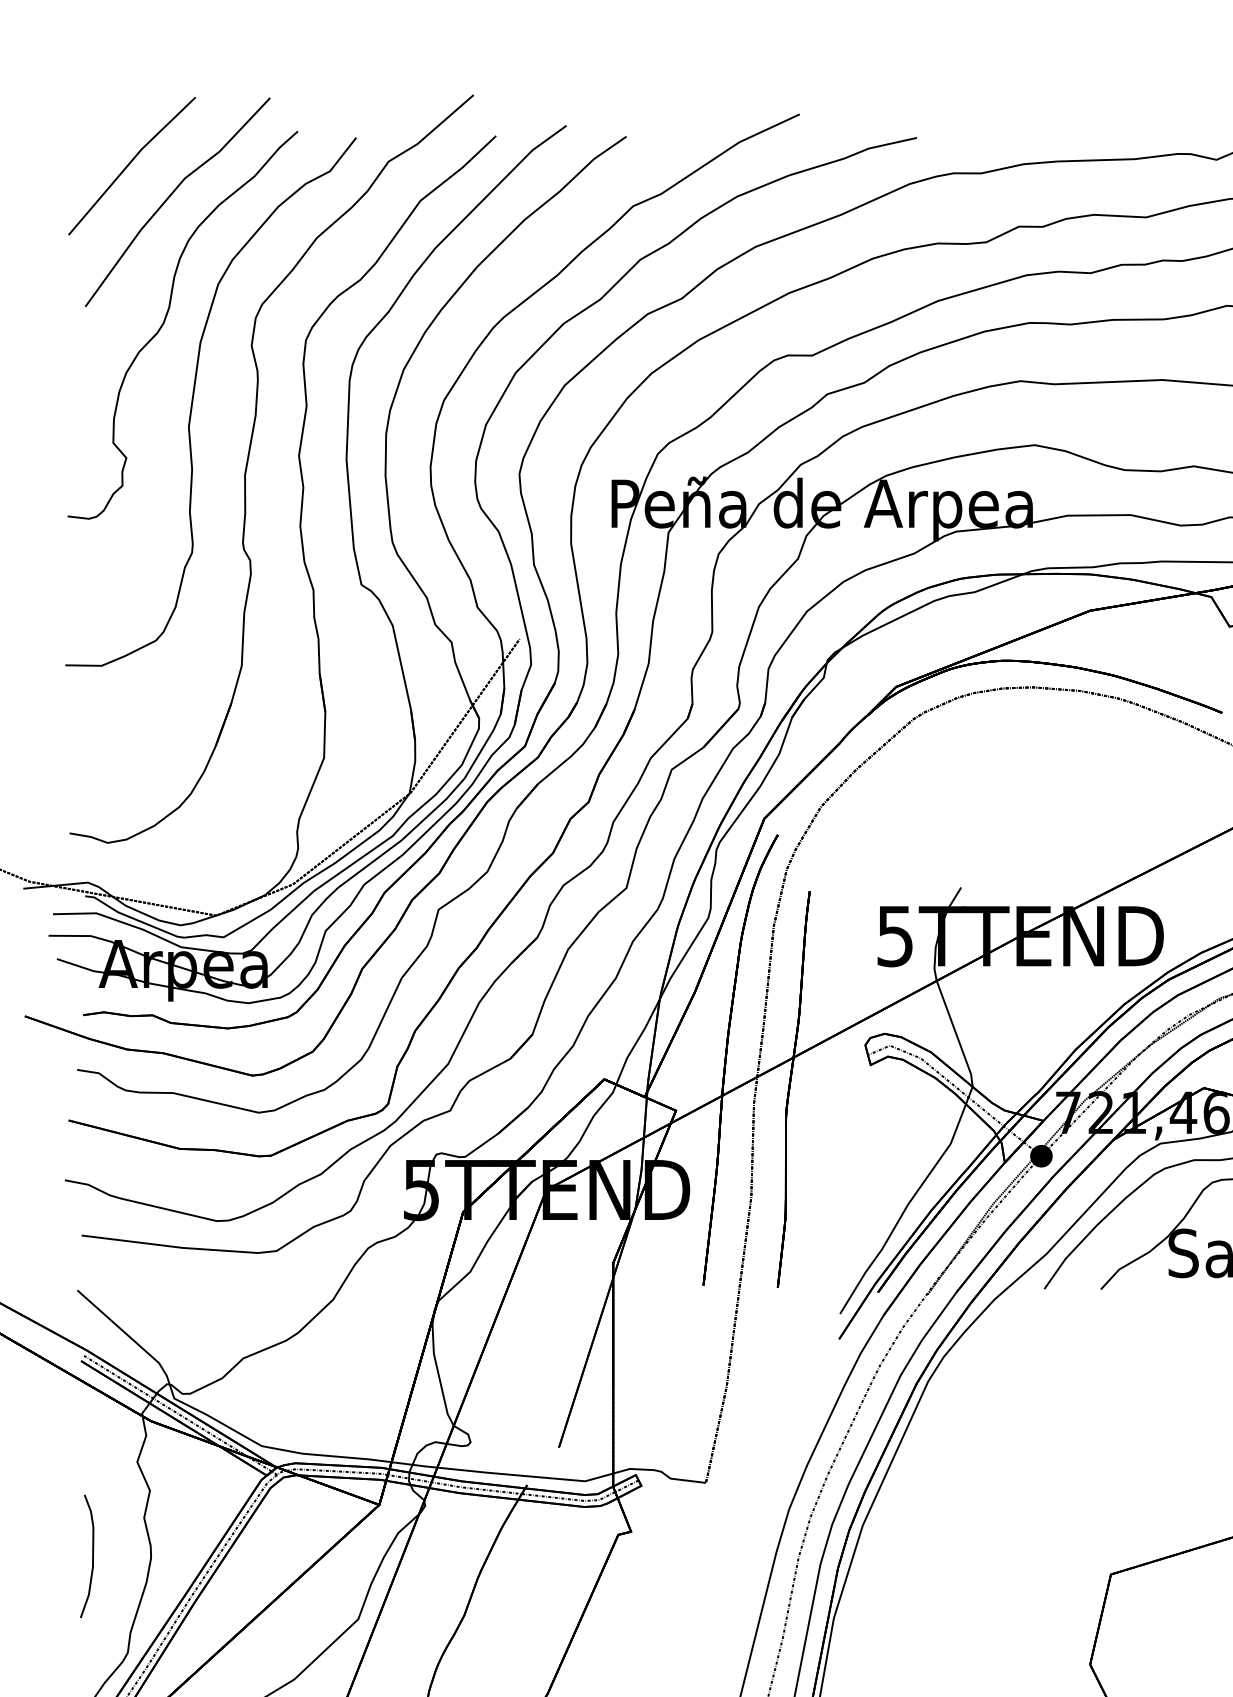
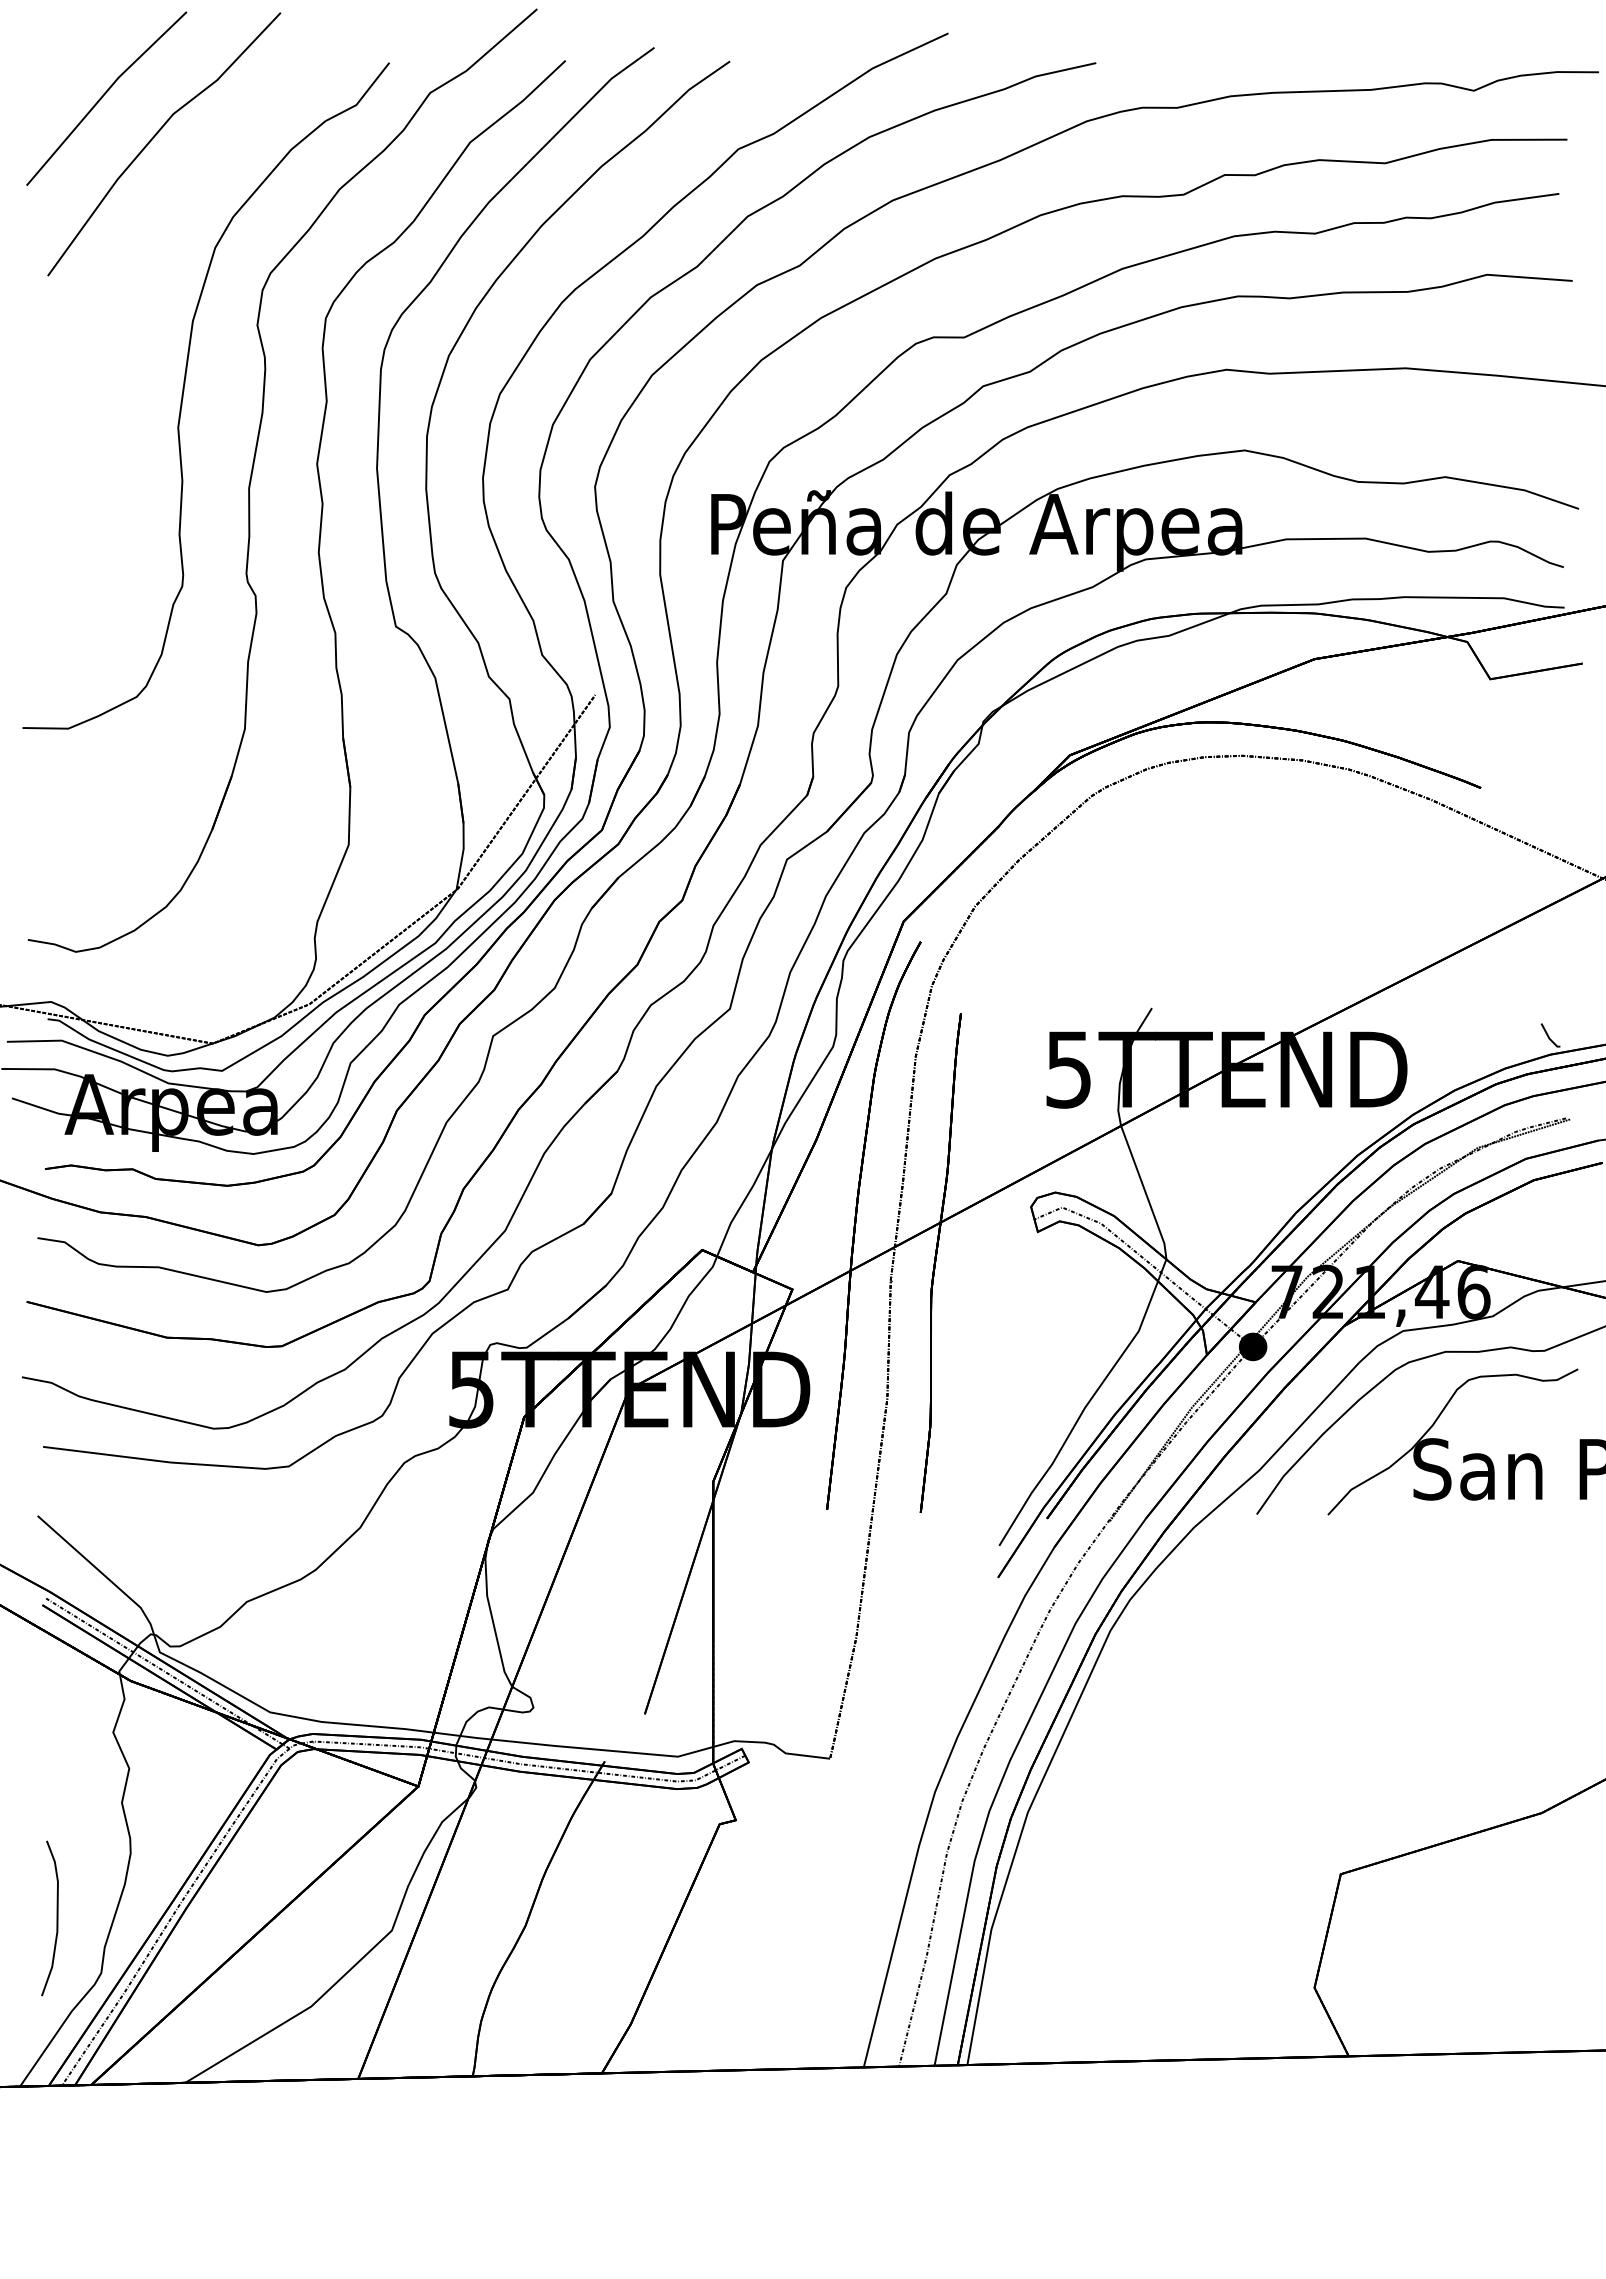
part: (166, 319) -> (149, 291), removed
curve: (92, 1556) -> (56, 1918), moved

